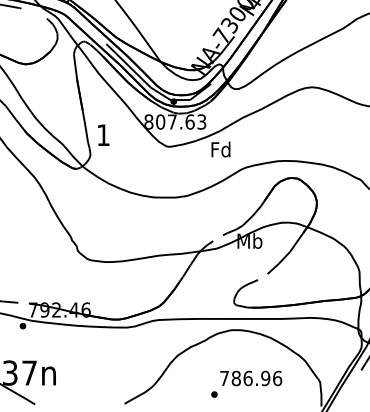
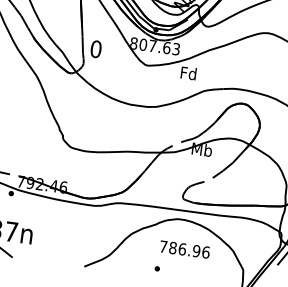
text: (103, 135) -> (96, 49), 1 -> 0
text: (251, 378) -> (185, 249), moved

